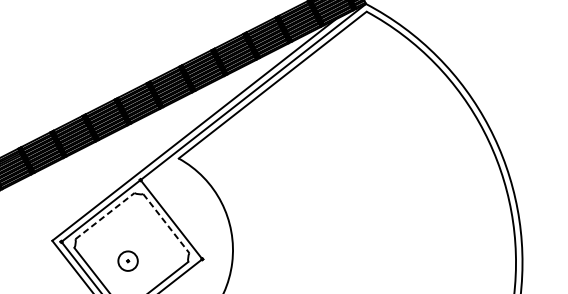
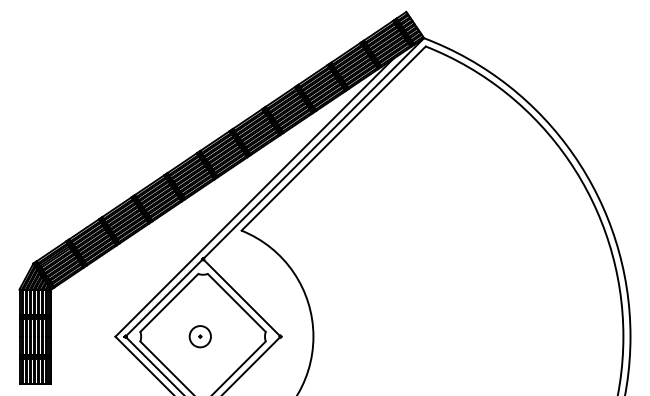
line: (105, 215) -> (169, 302), dashed -> solid
line: (166, 223) -> (236, 302), dashed -> solid
part: (127, 260) -> (199, 336), moved

